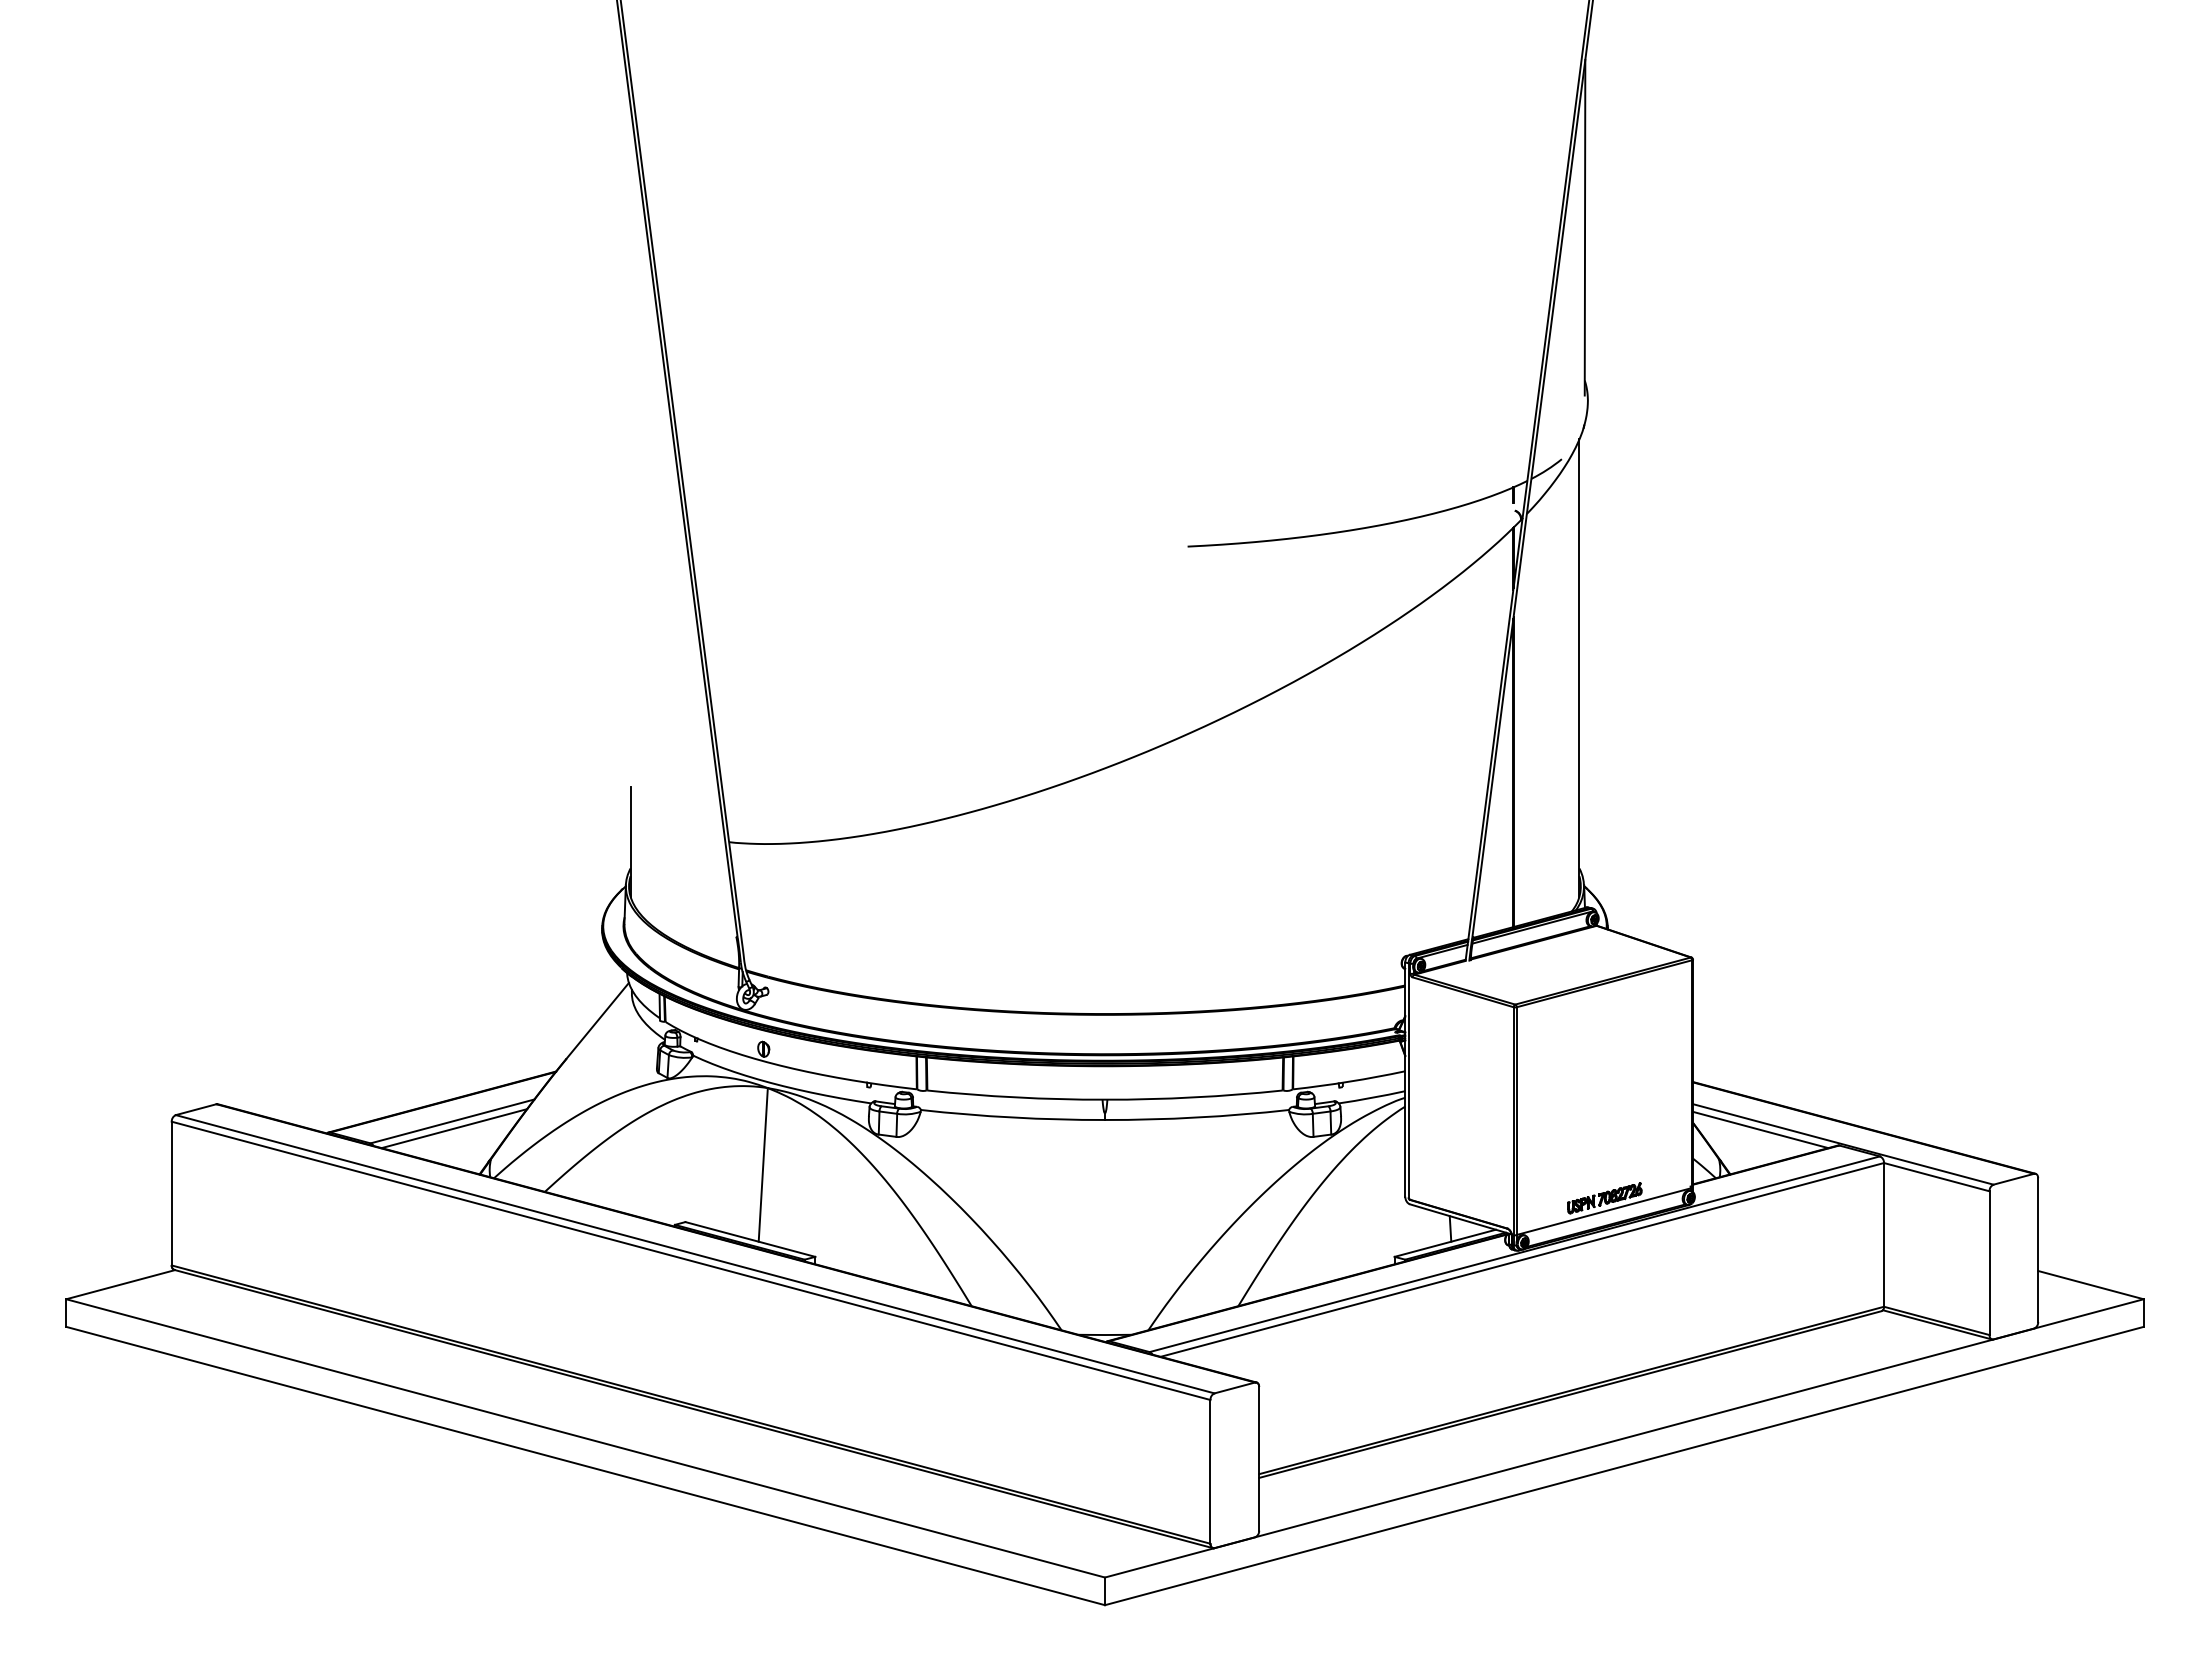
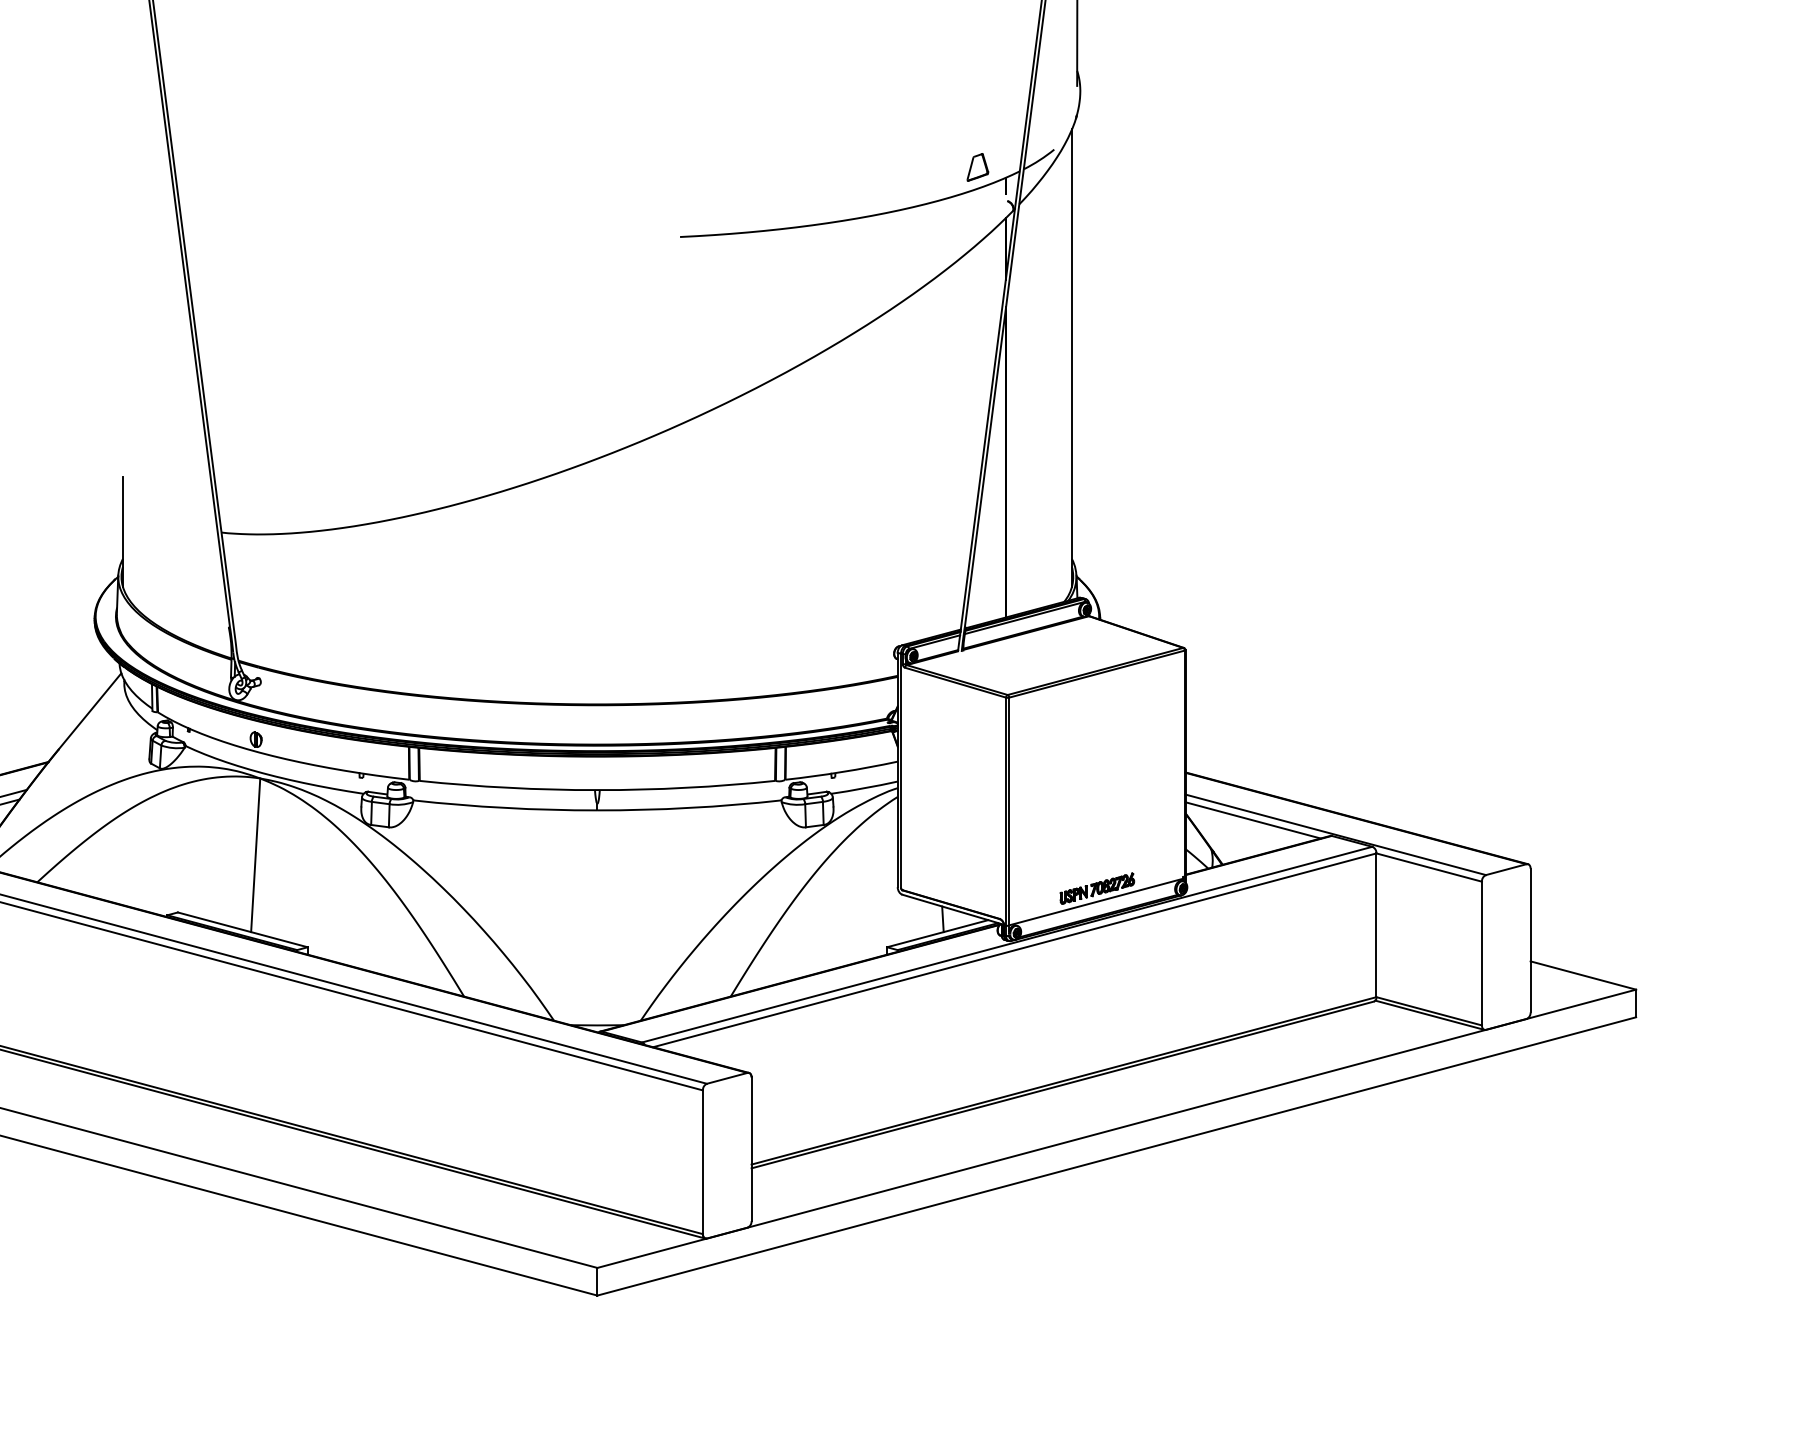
part: (1485, 476) -> (977, 166), added

